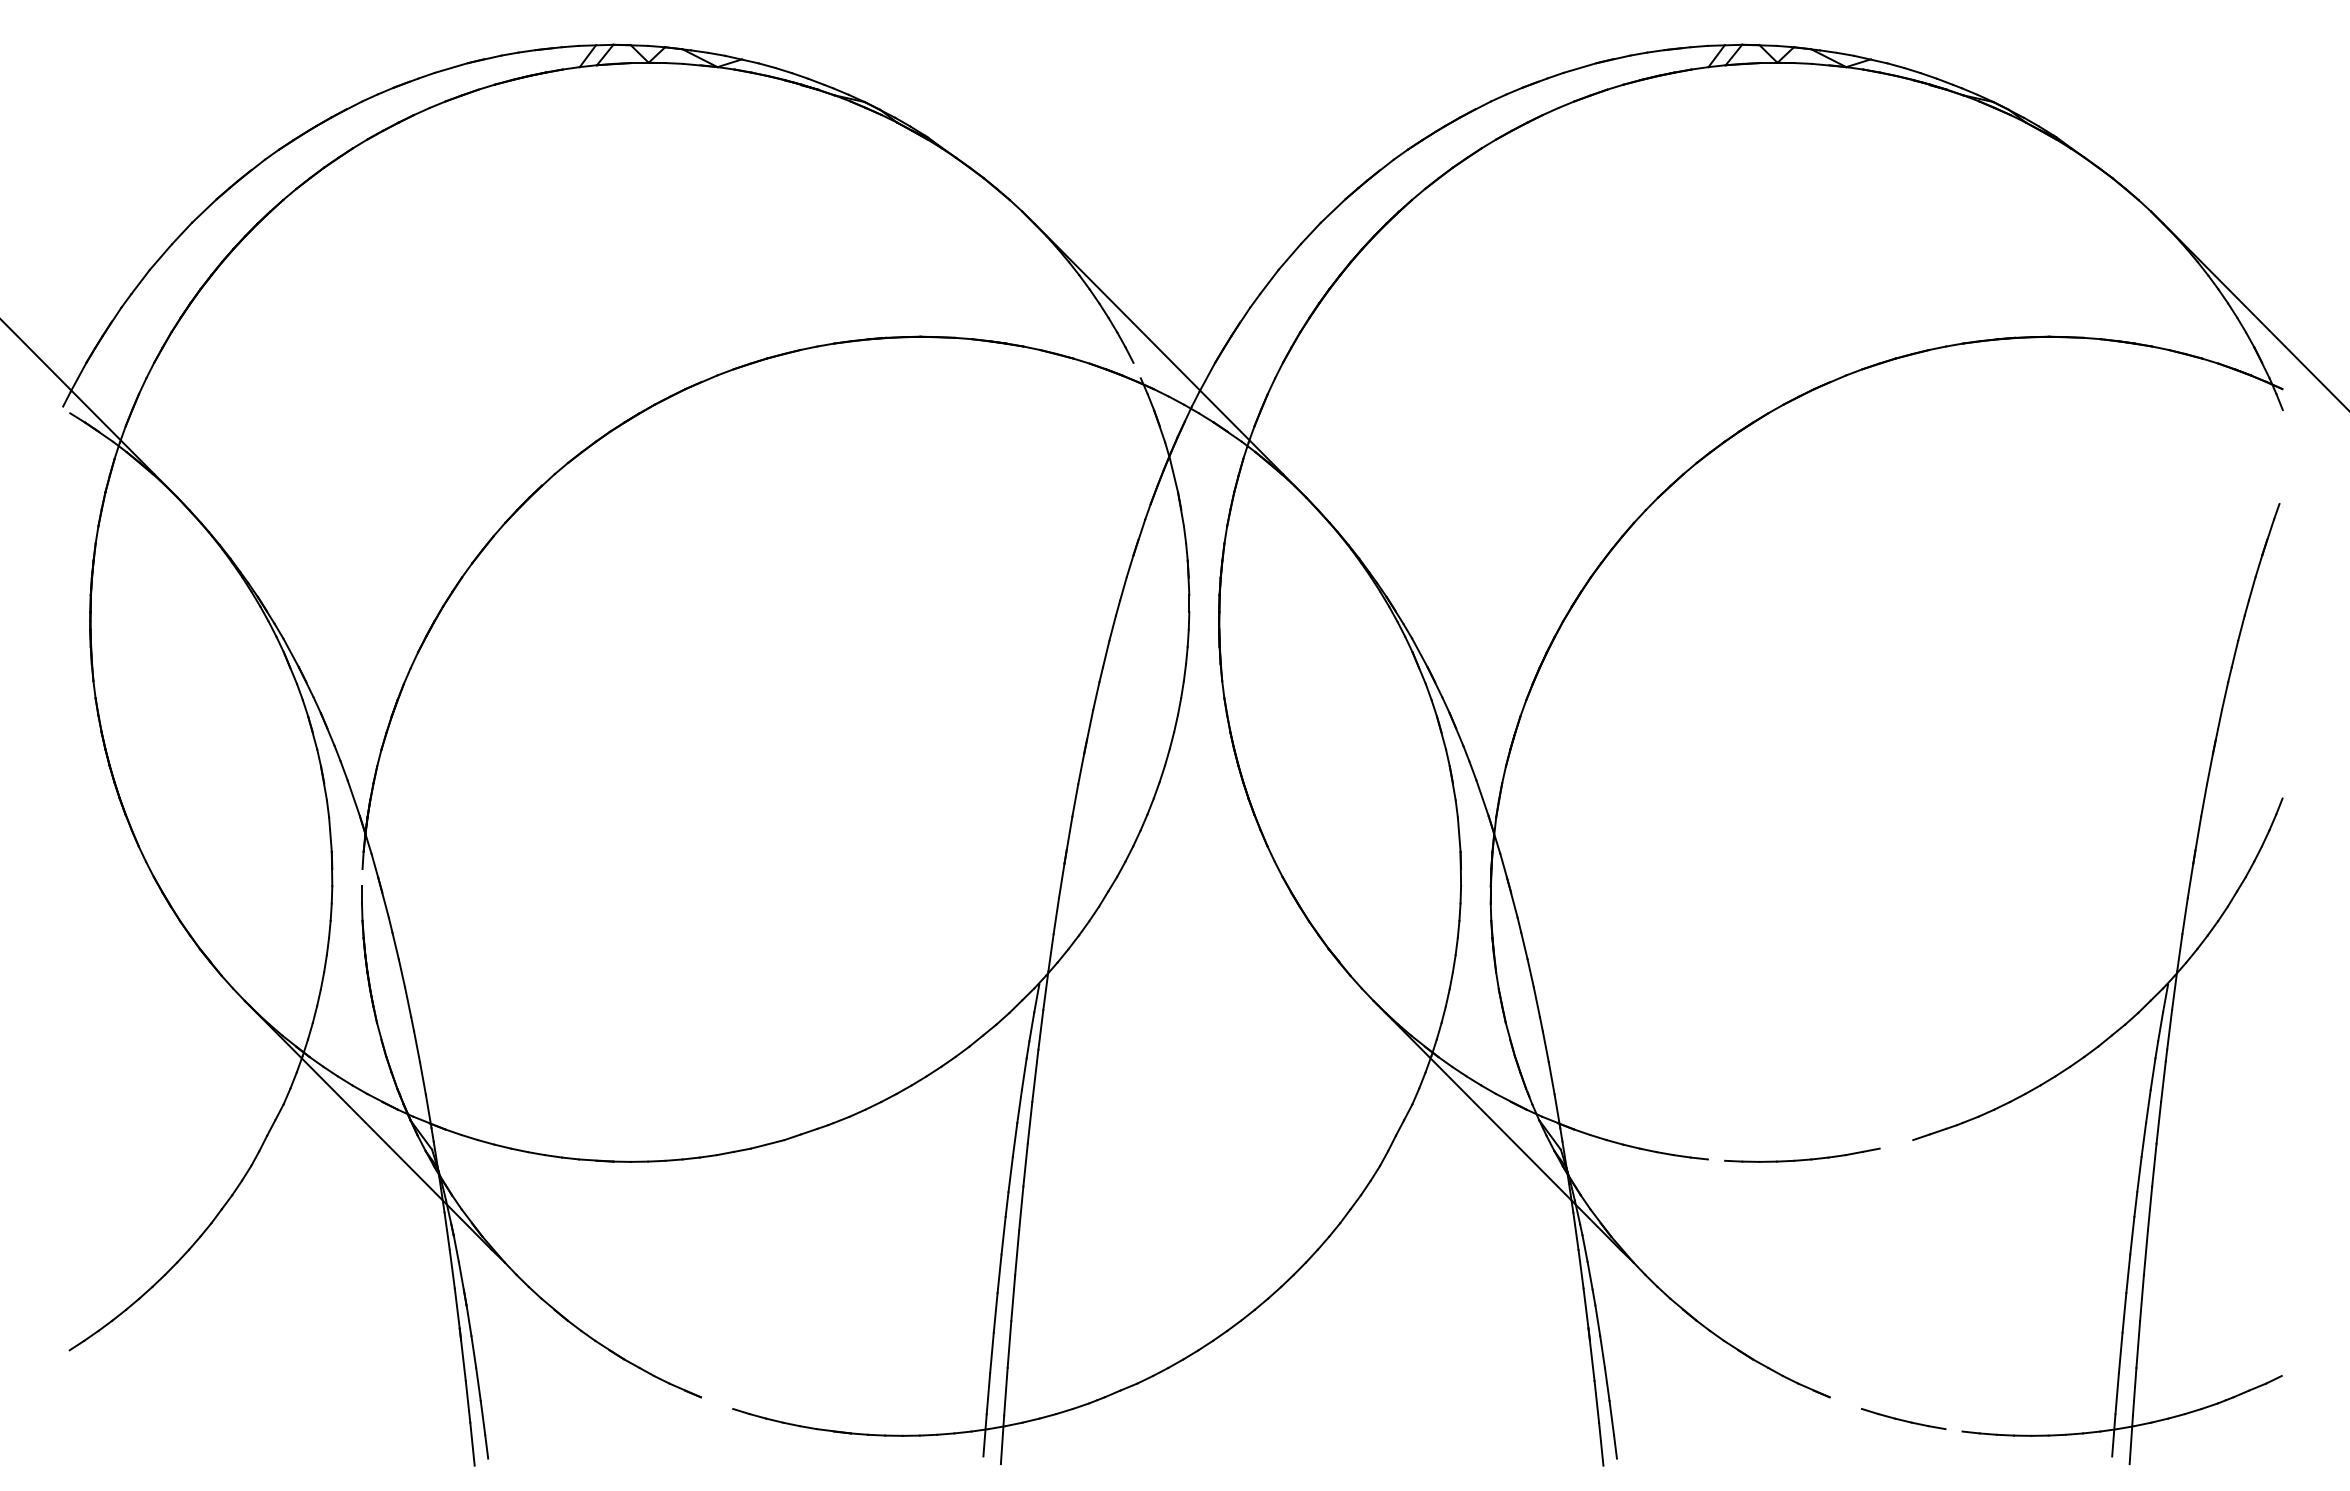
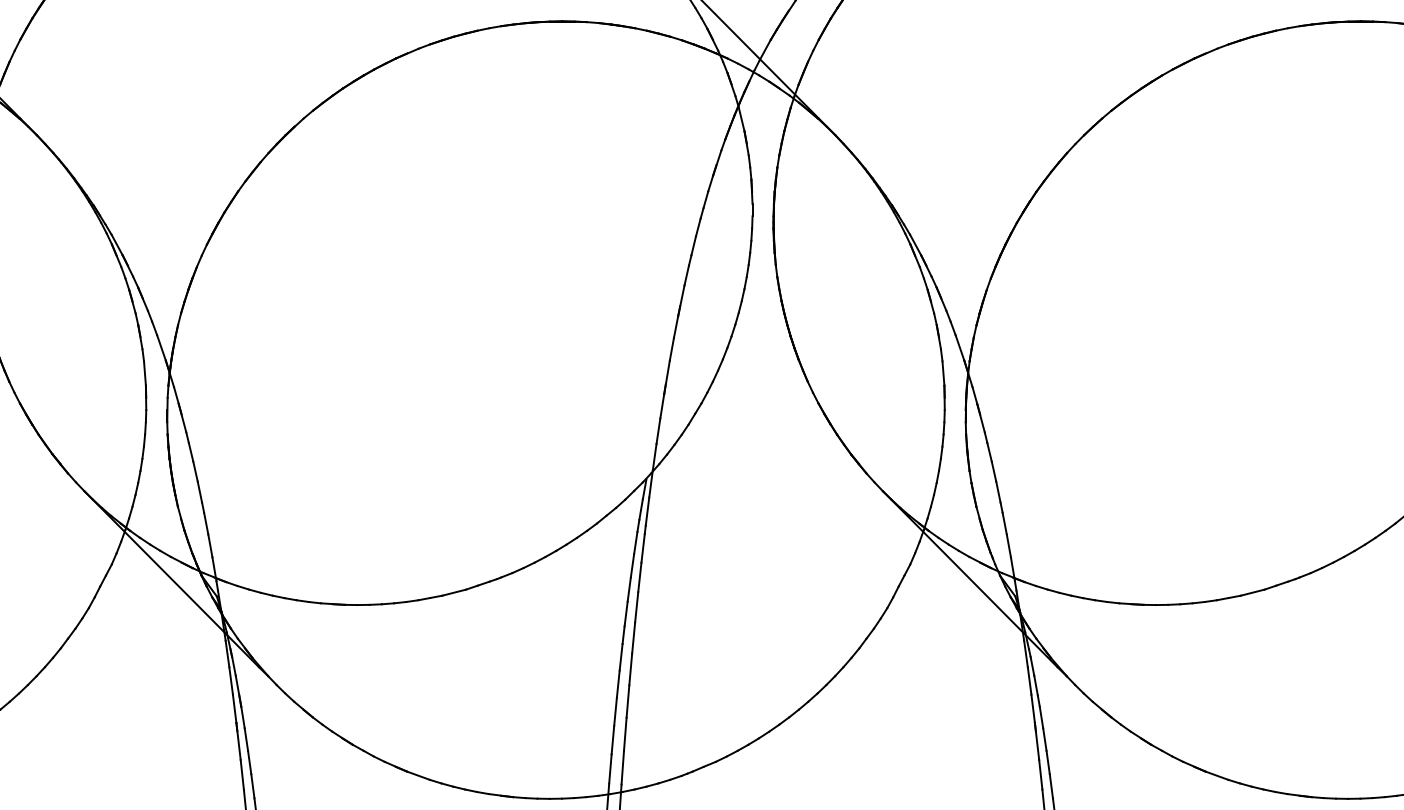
line: (1132, 362) -> (712, 39), added
line: (361, 886) -> (166, 410), added
line: (1896, 1144) -> (1252, 592), added
line: (1724, 1160) -> (1131, 604), added
line: (716, 1402) -> (418, 775), added
line: (1845, 1402) -> (1216, 775), added
line: (1962, 1431) -> (1299, 795), added

